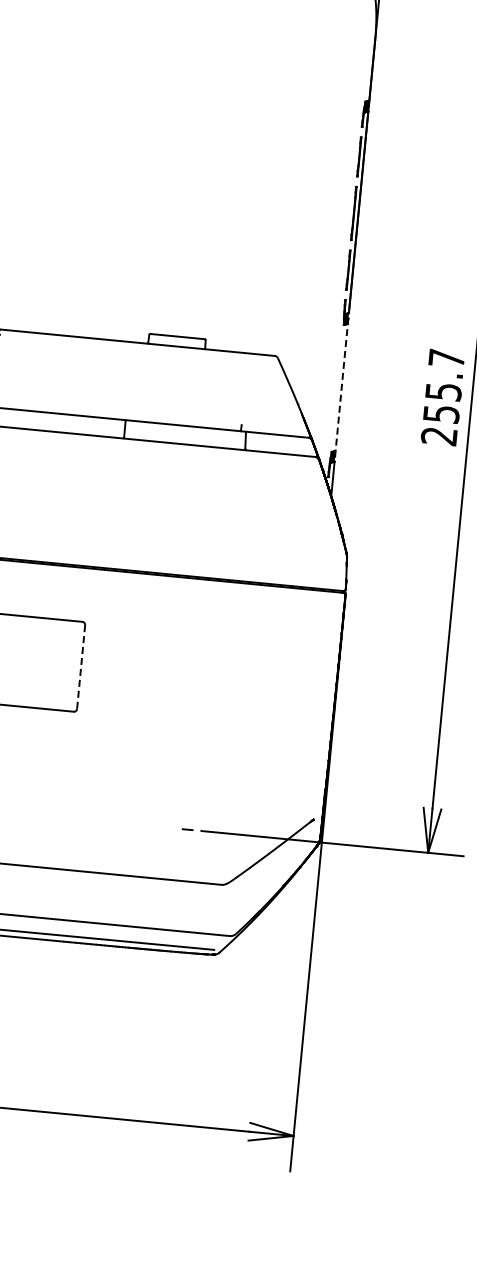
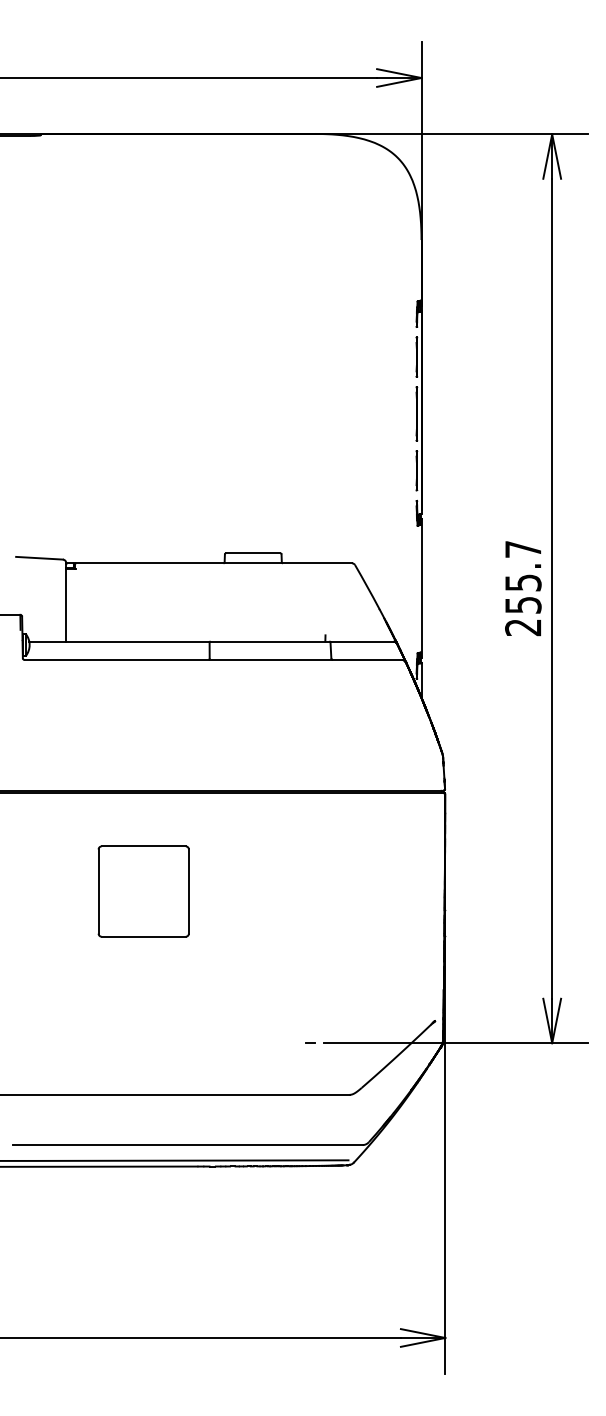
line: (341, 386) -> (421, 587), dashed -> solid
line: (80, 667) -> (188, 892), dashed -> solid

